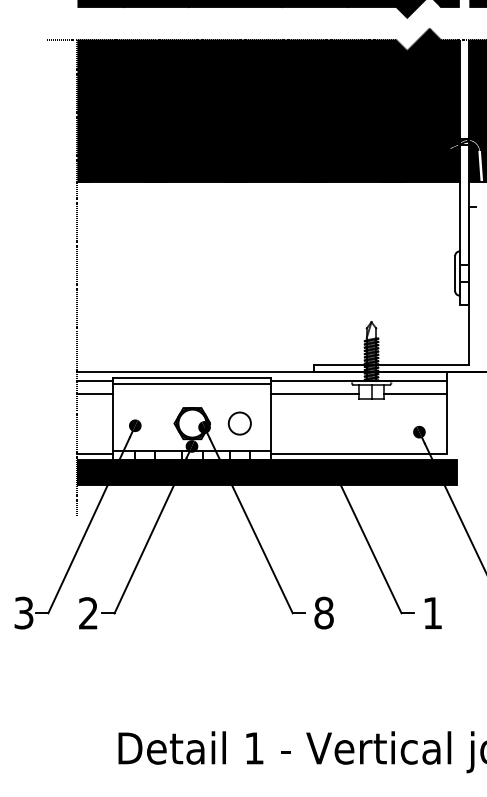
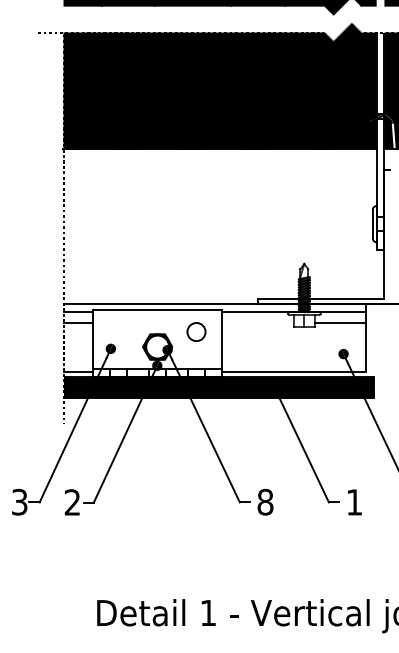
line: (192, 383) -> (157, 314), removed
line: (315, 393) -> (258, 322), removed
circle: (239, 422) -> (196, 331), moved

